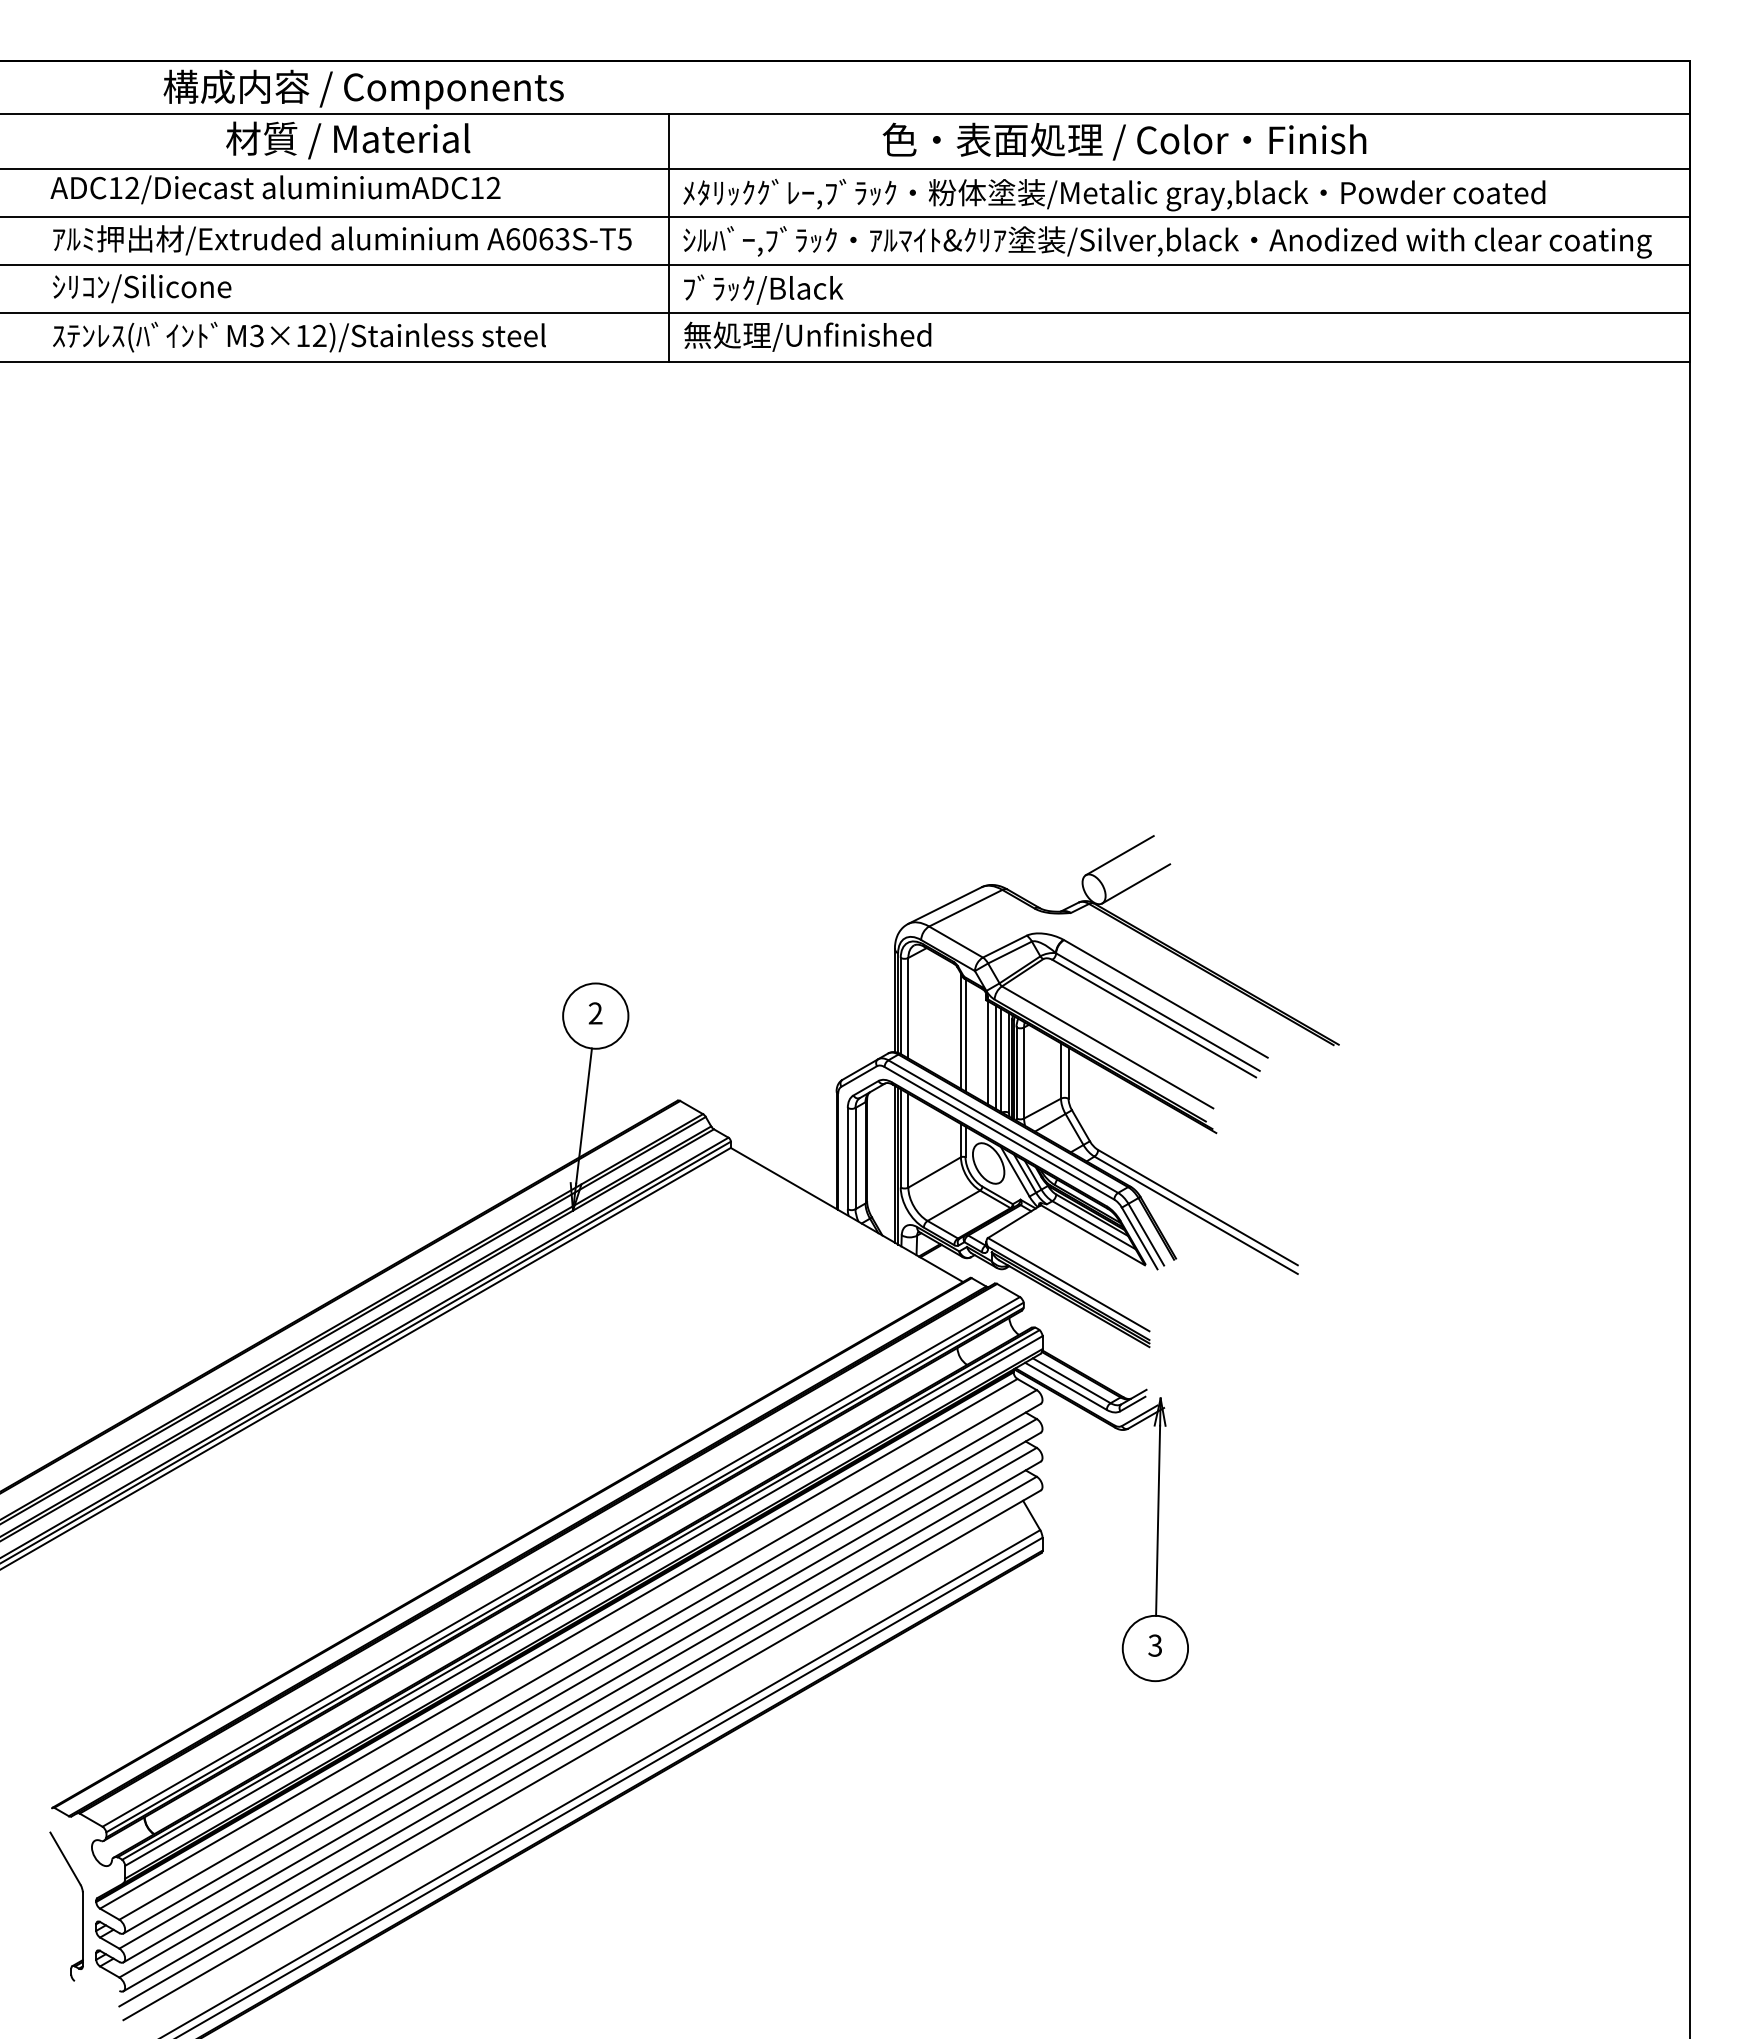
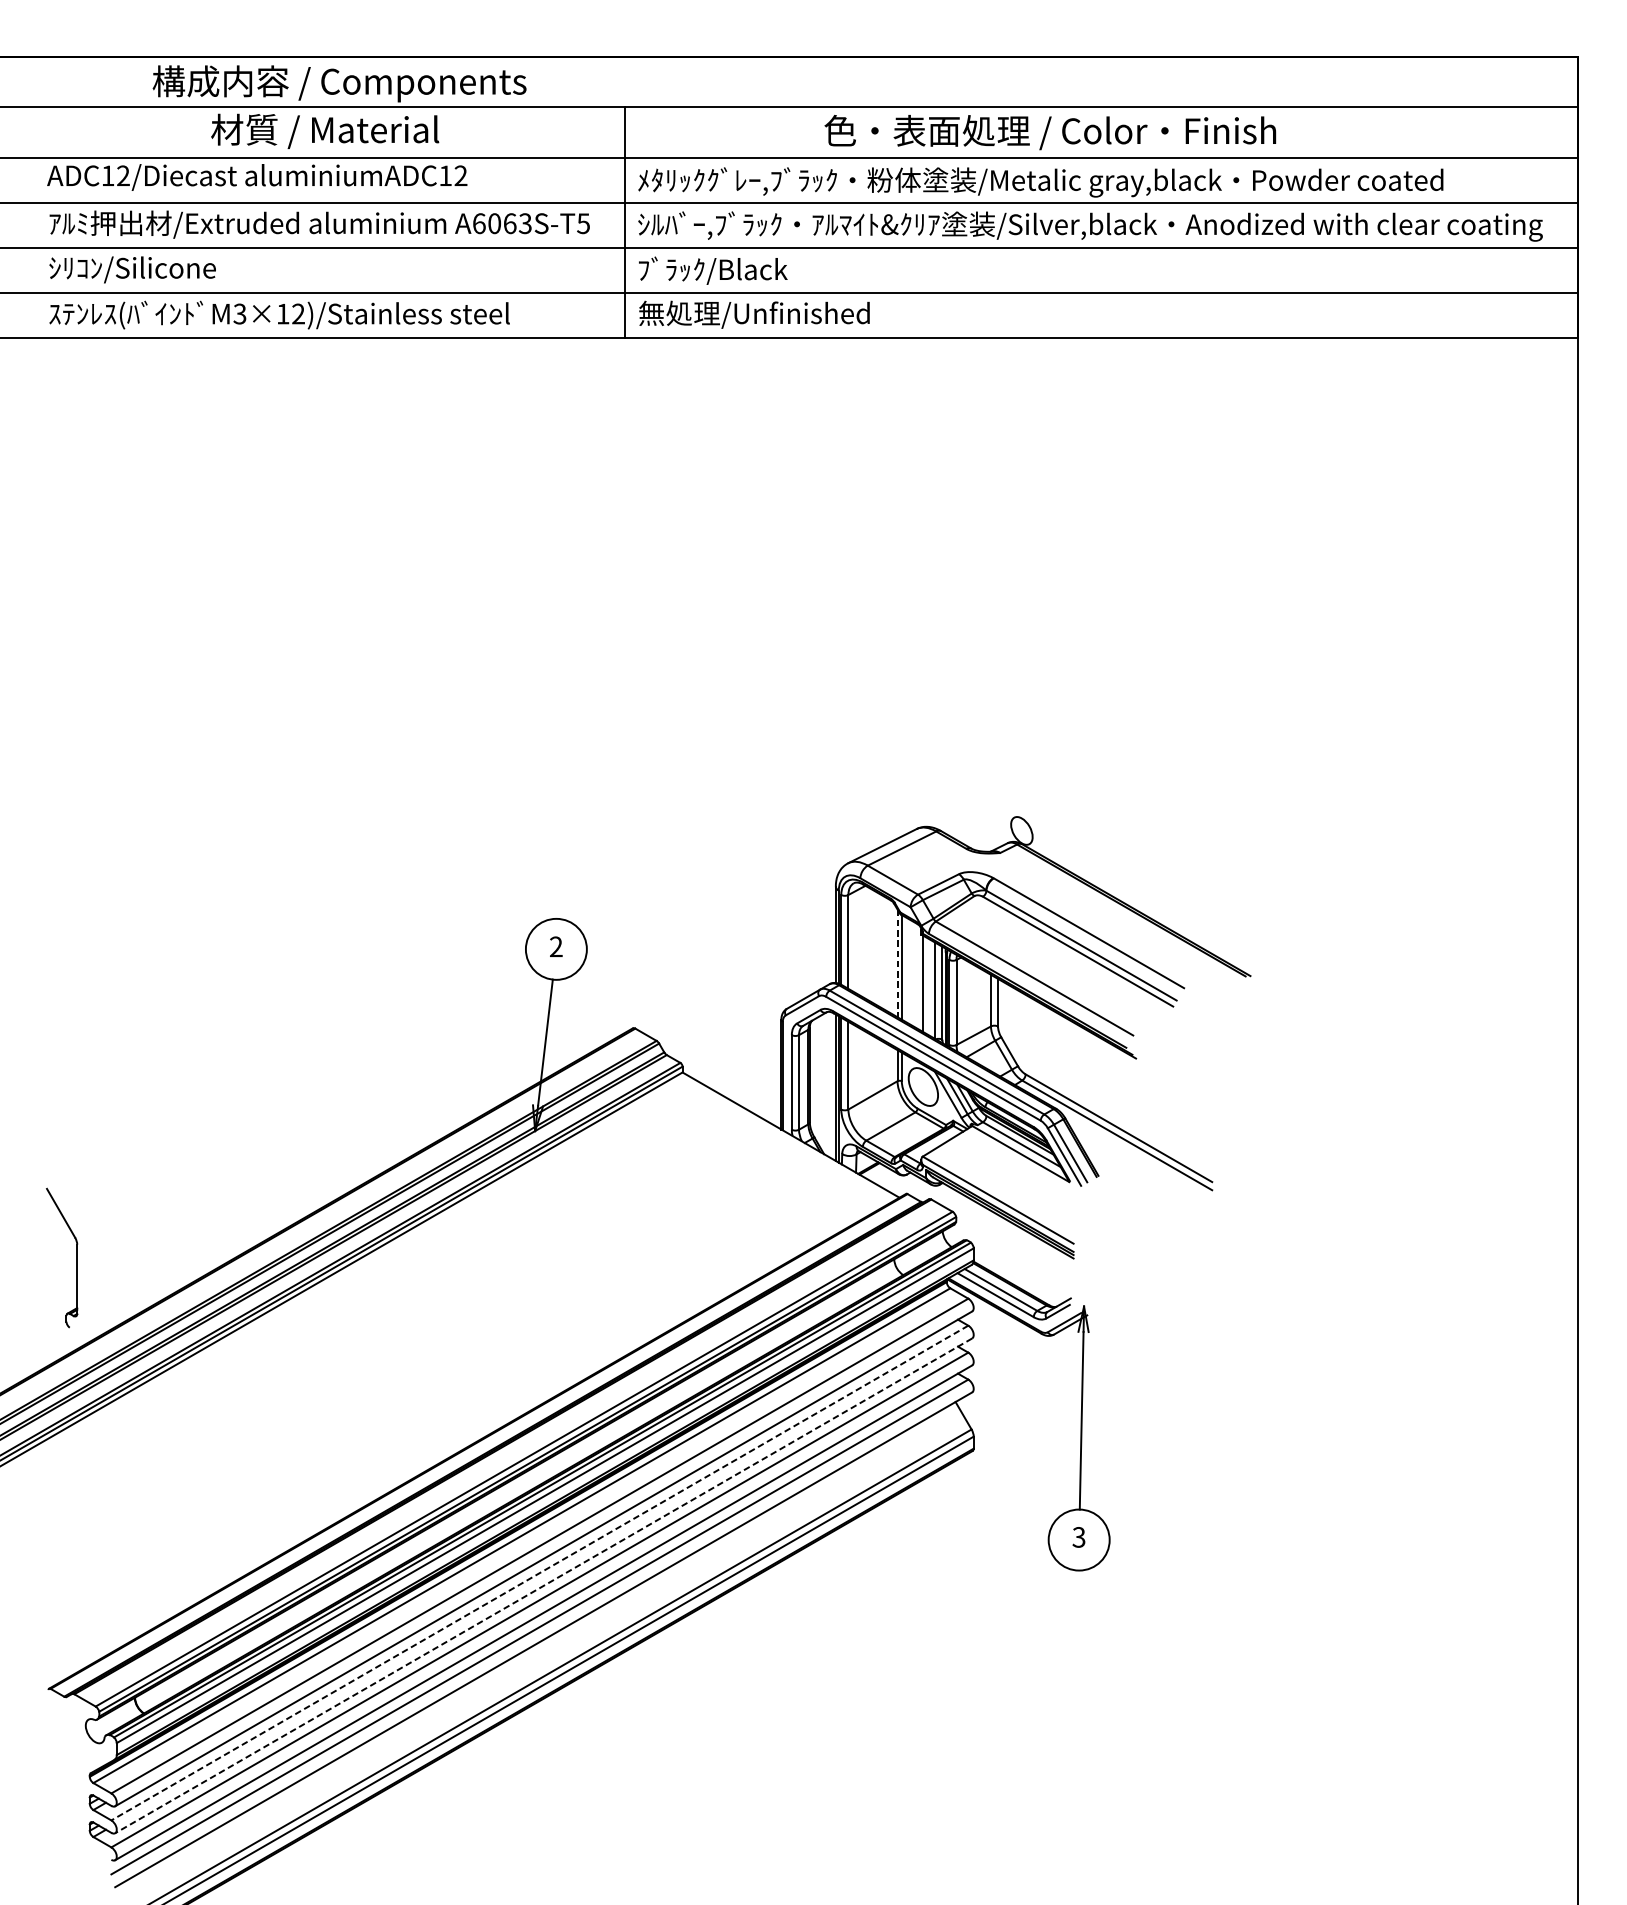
line: (1119, 855) -> (1045, 799), removed
line: (1136, 883) -> (1061, 825), removed
line: (960, 1031) -> (897, 963), solid -> dashed
line: (995, 1057) -> (929, 987), removed
line: (578, 1683) -> (540, 1572), solid -> dashed
line: (582, 1697) -> (544, 1585), solid -> dashed
part: (82, 1906) -> (76, 1257), moved

